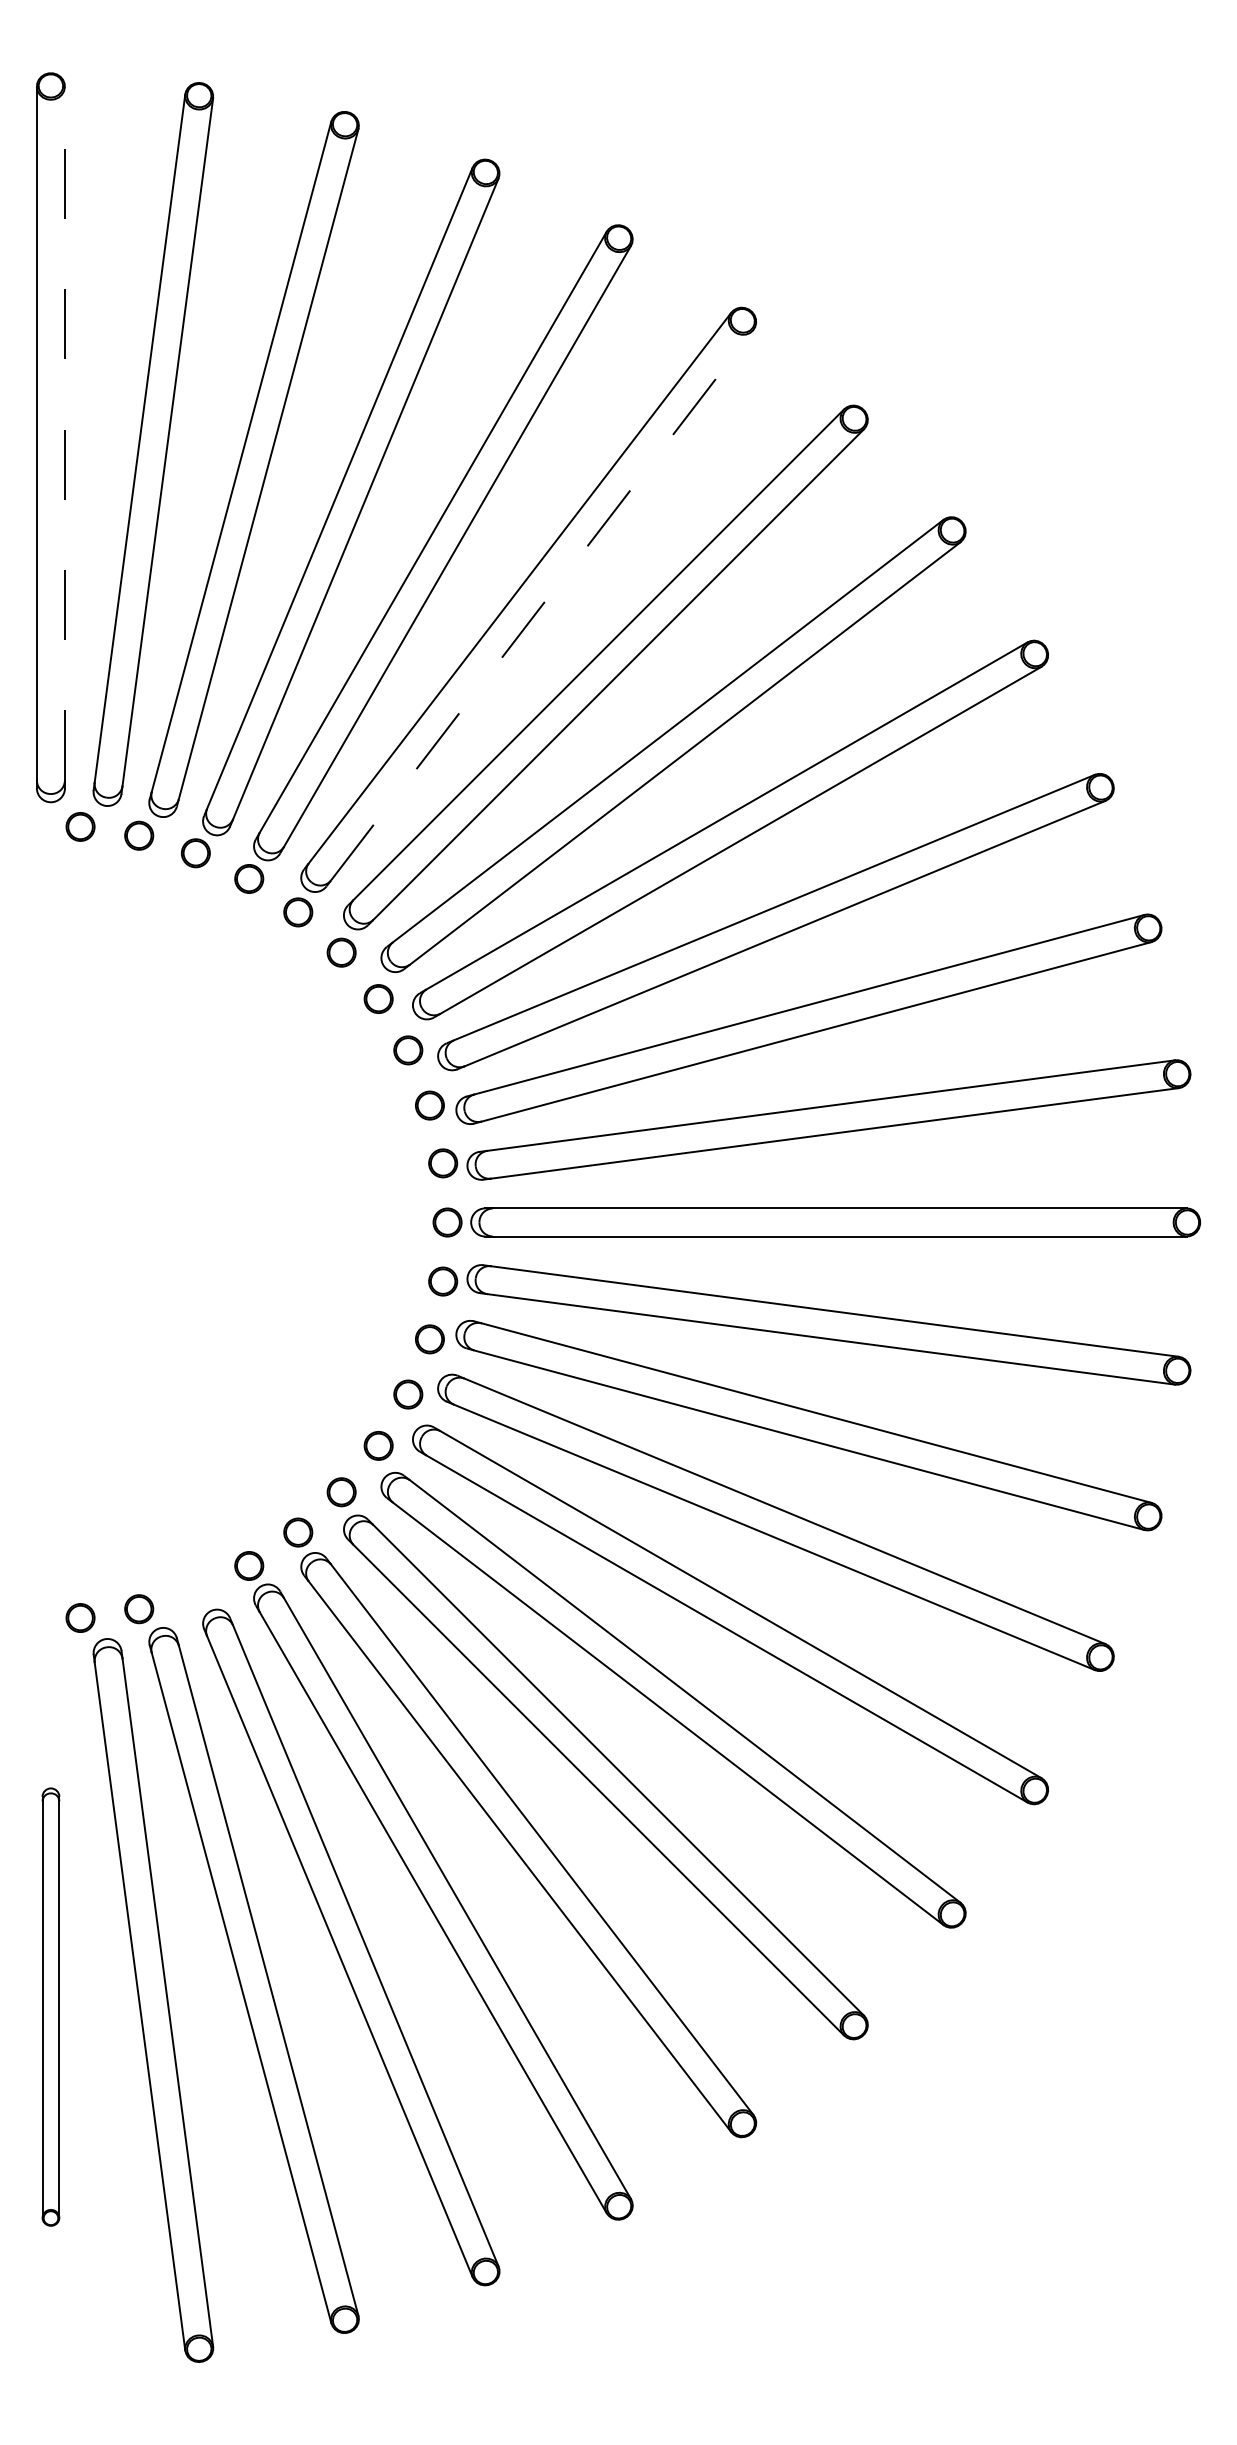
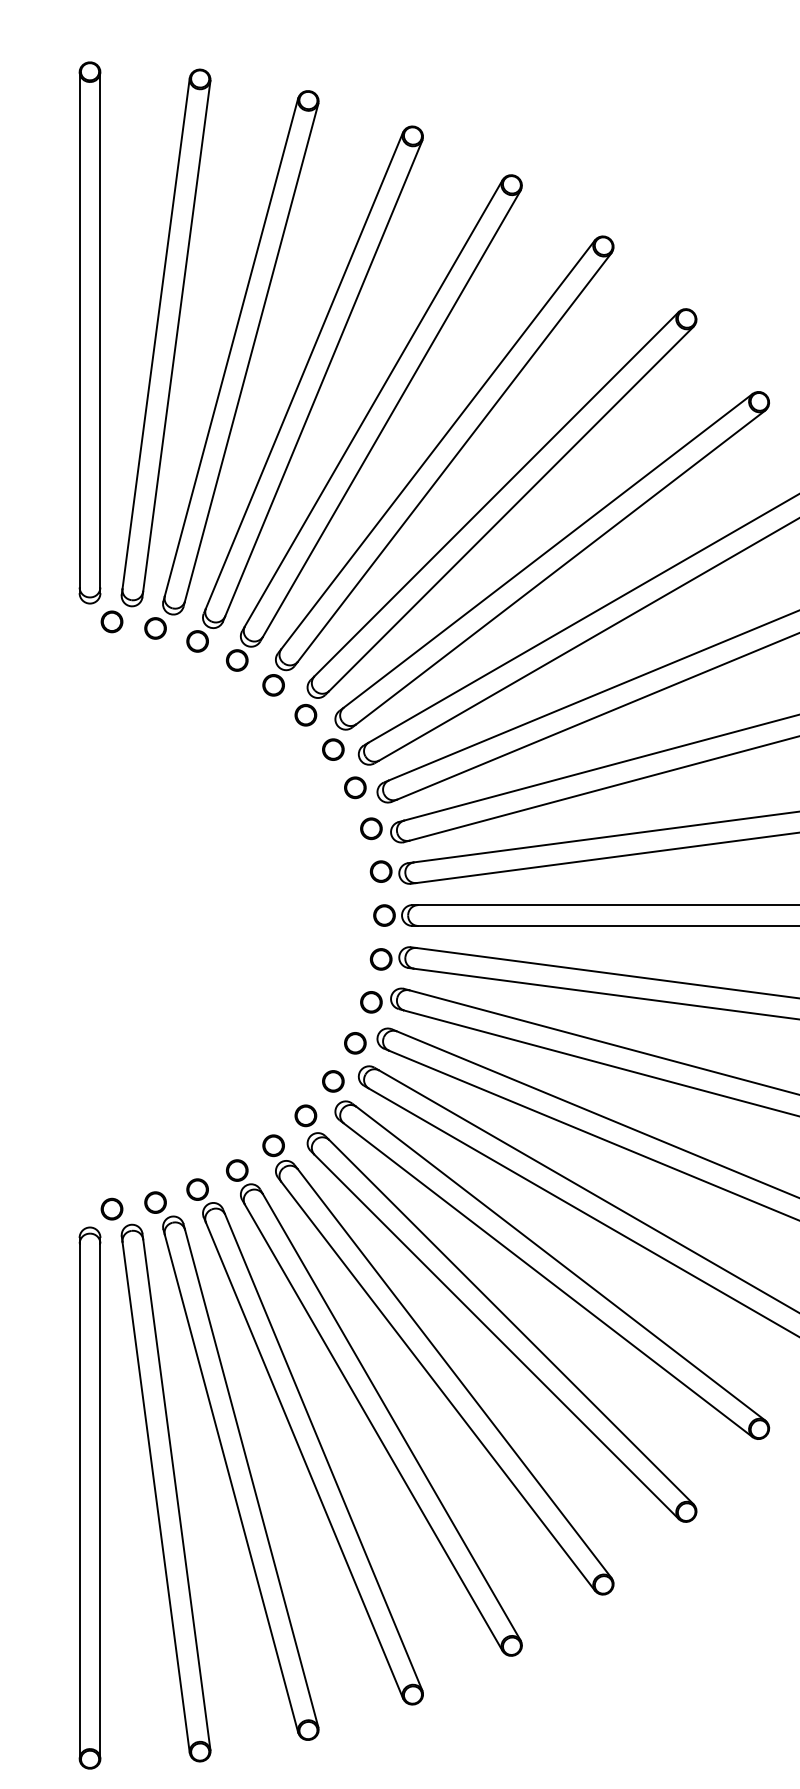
line: (64, 433) -> (100, 329), dashed -> solid
line: (542, 604) -> (454, 456), dashed -> solid
part: (195, 1591) -> (197, 1189), added
part: (50, 2006) -> (89, 1497), size x1.67

